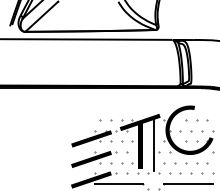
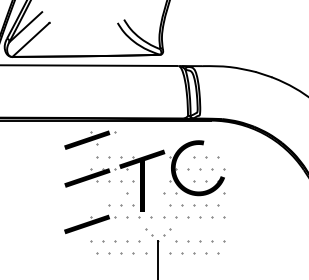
line: (153, 145) -> (157, 185), removed
part: (94, 158) -> (90, 139), moved
line: (119, 184) -> (118, 229), removed
line: (188, 184) -> (196, 229), removed

